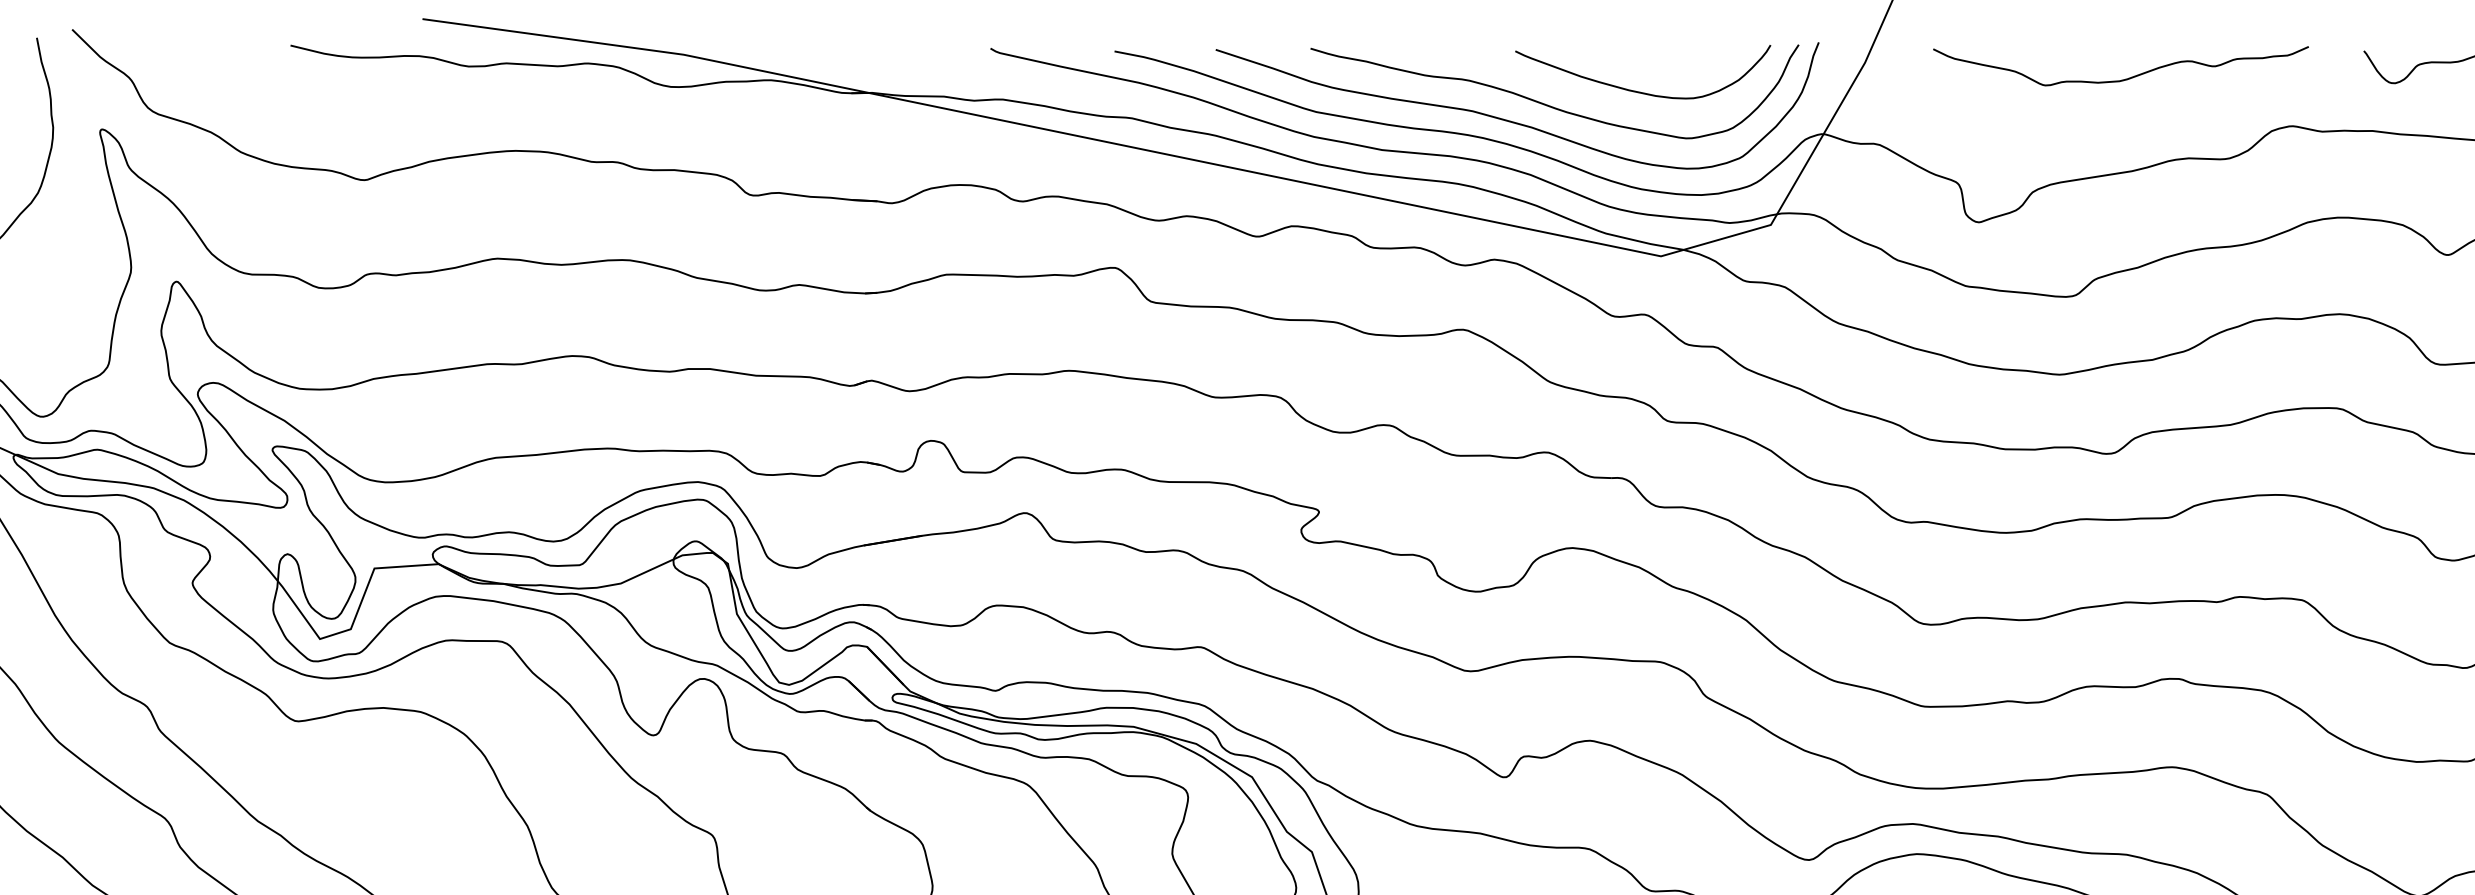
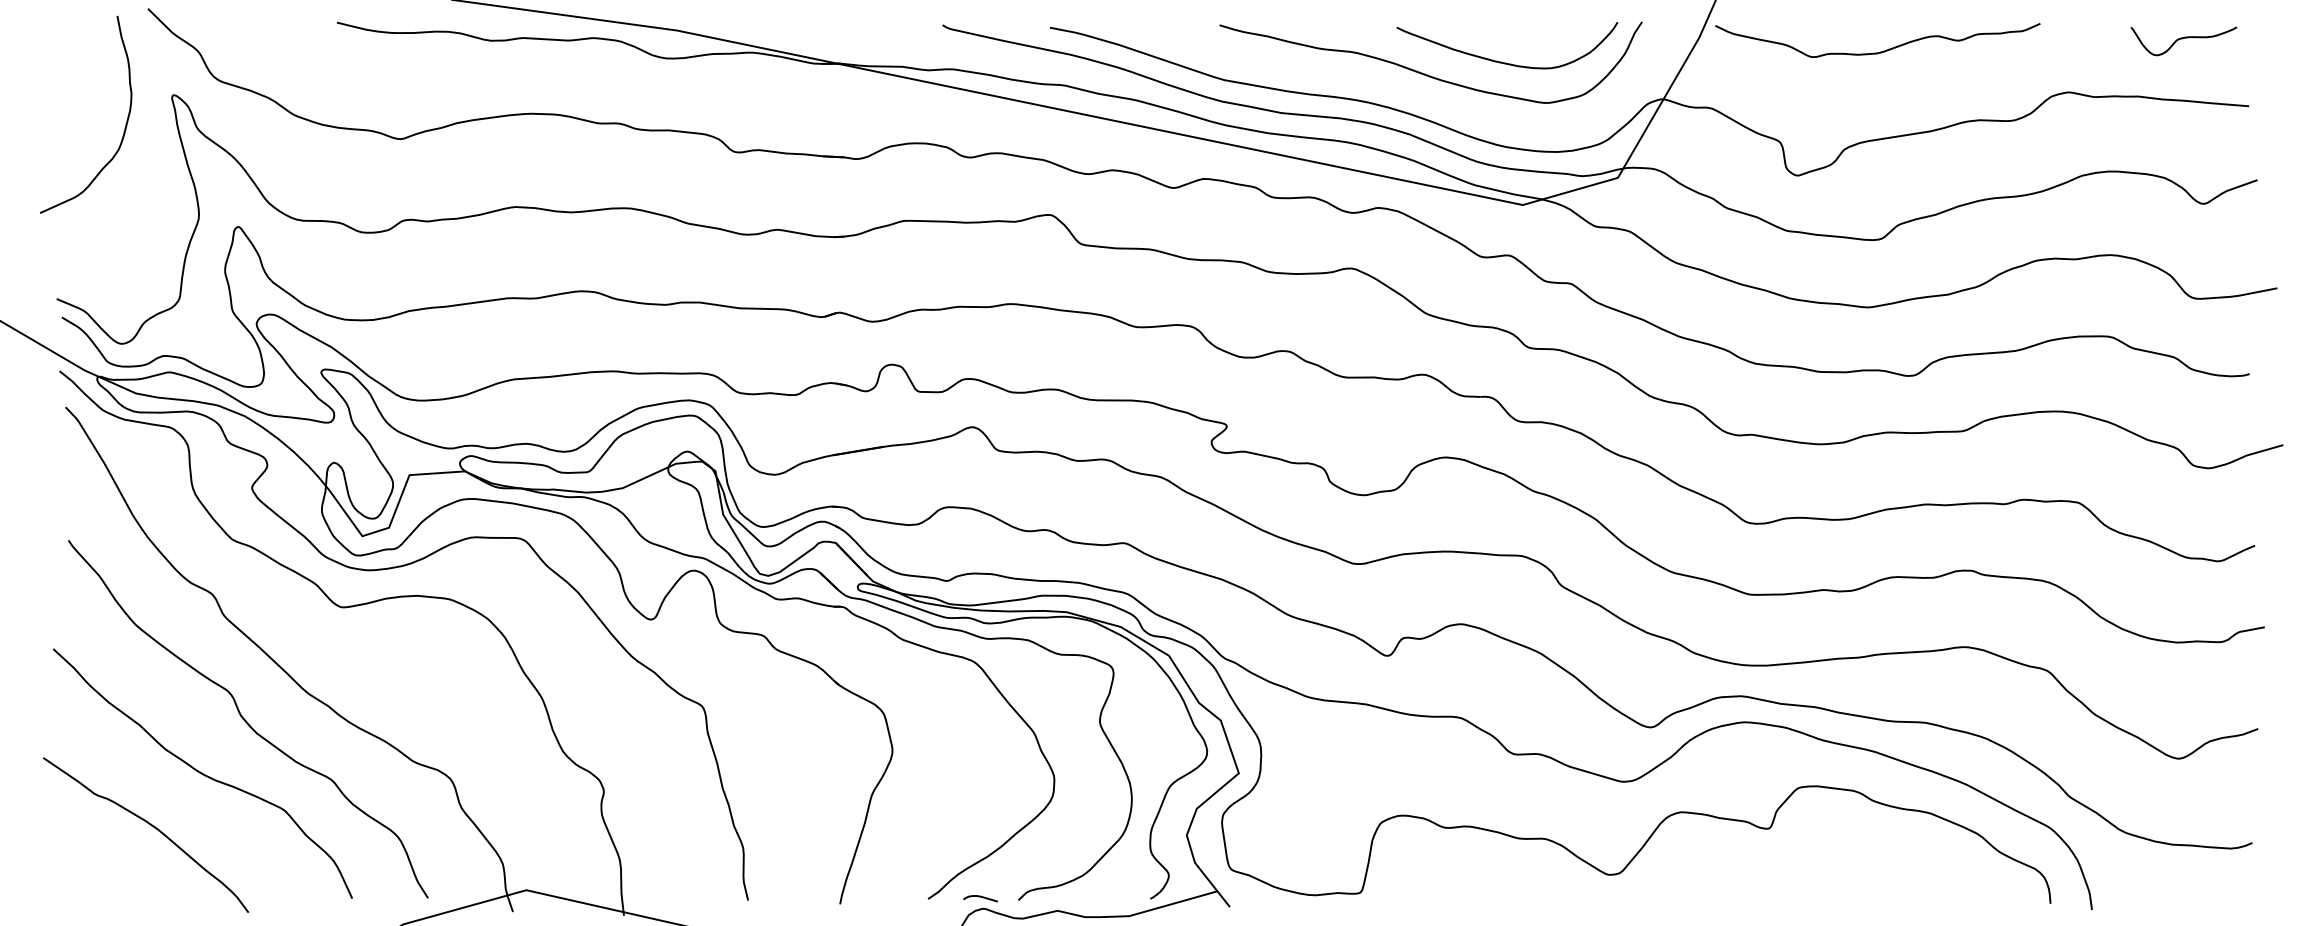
curve: (2122, 78) -> (1879, 51), moved
curve: (1511, 120) -> (1393, 87), removed

